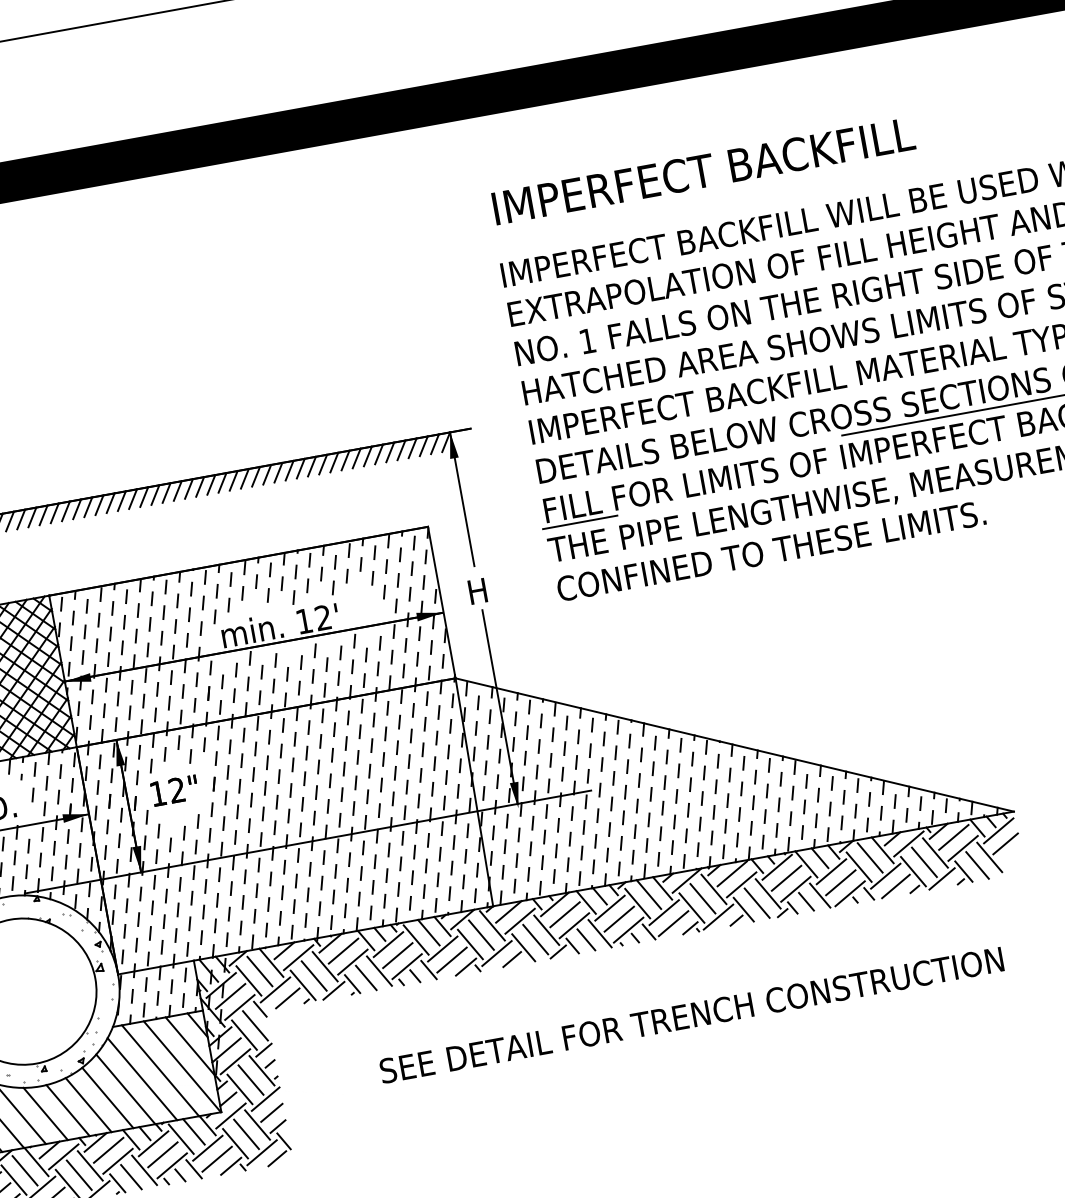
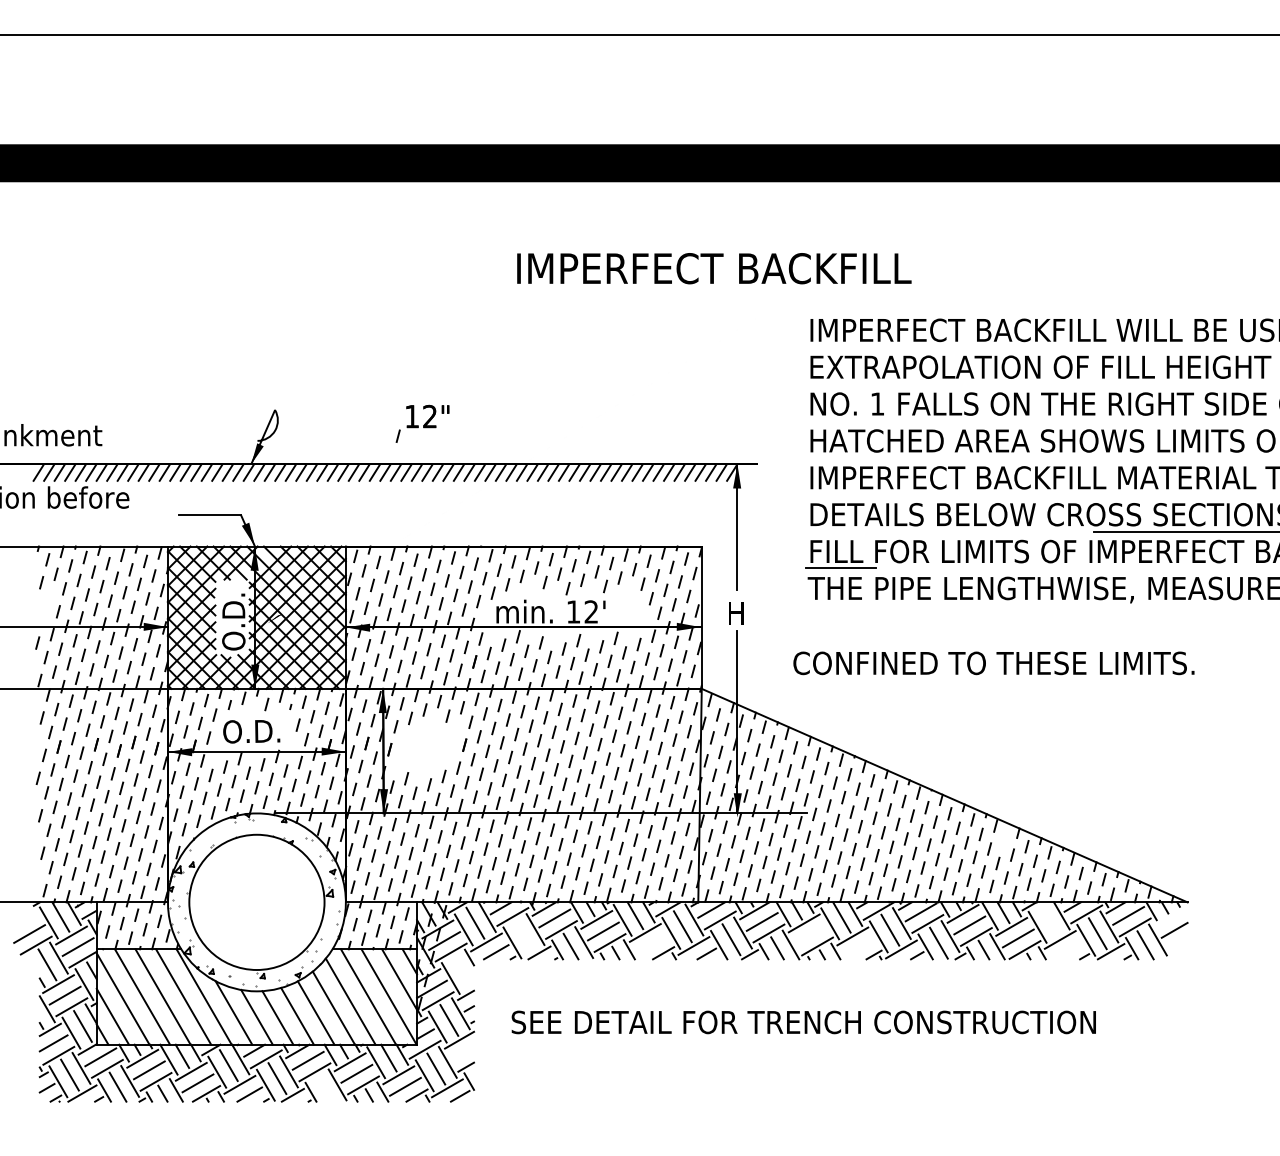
text: (703, 171) -> (714, 268), moved
text: (770, 551) -> (993, 663), moved
line: (806, 781) -> (1003, 840), removed
part: (170, 799) -> (422, 423), moved
line: (998, 831) -> (1170, 917), removed
line: (870, 857) -> (1049, 920), removed
line: (895, 886) -> (1067, 950), removed
line: (618, 918) -> (810, 934), removed
line: (673, 923) -> (859, 947), removed
line: (451, 960) -> (651, 944), removed
line: (313, 975) -> (523, 935), removed
text: (691, 1015) -> (803, 1022), moved
line: (255, 1025) -> (462, 971), removed
line: (271, 1112) -> (462, 1053), removed
line: (131, 1176) -> (324, 1088), removed

